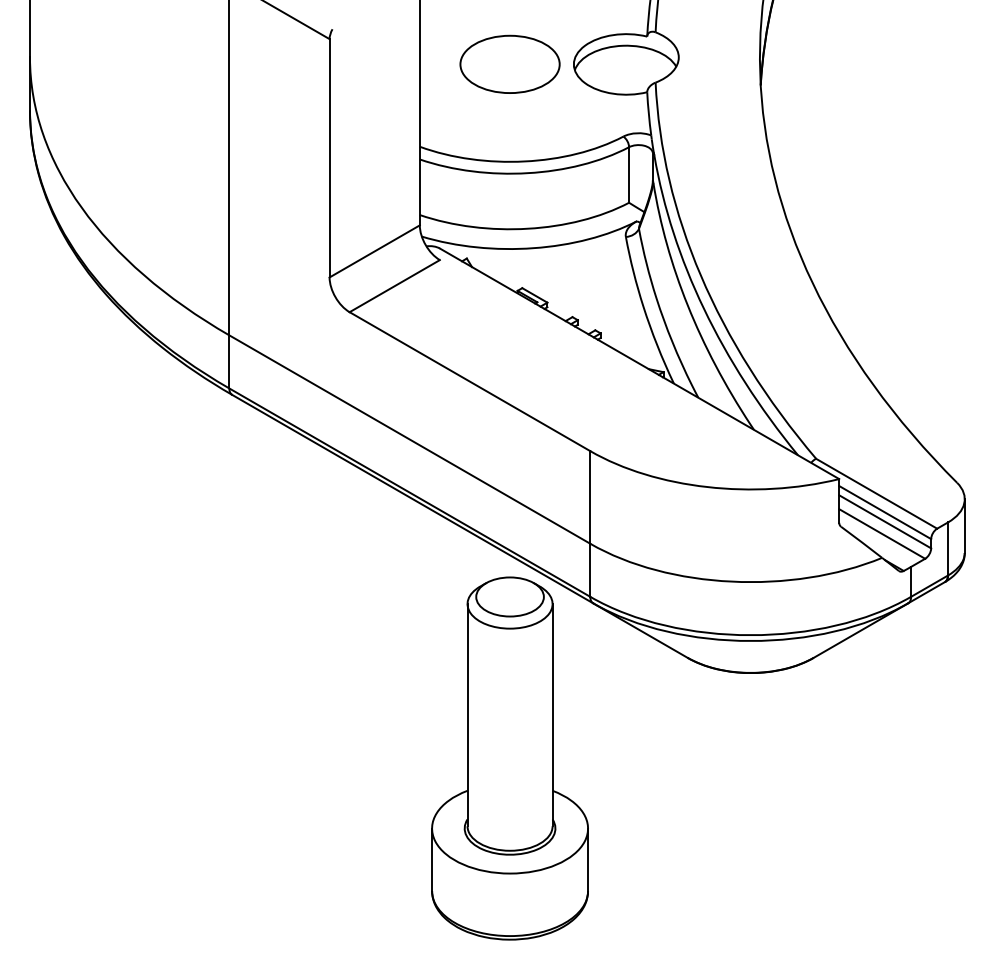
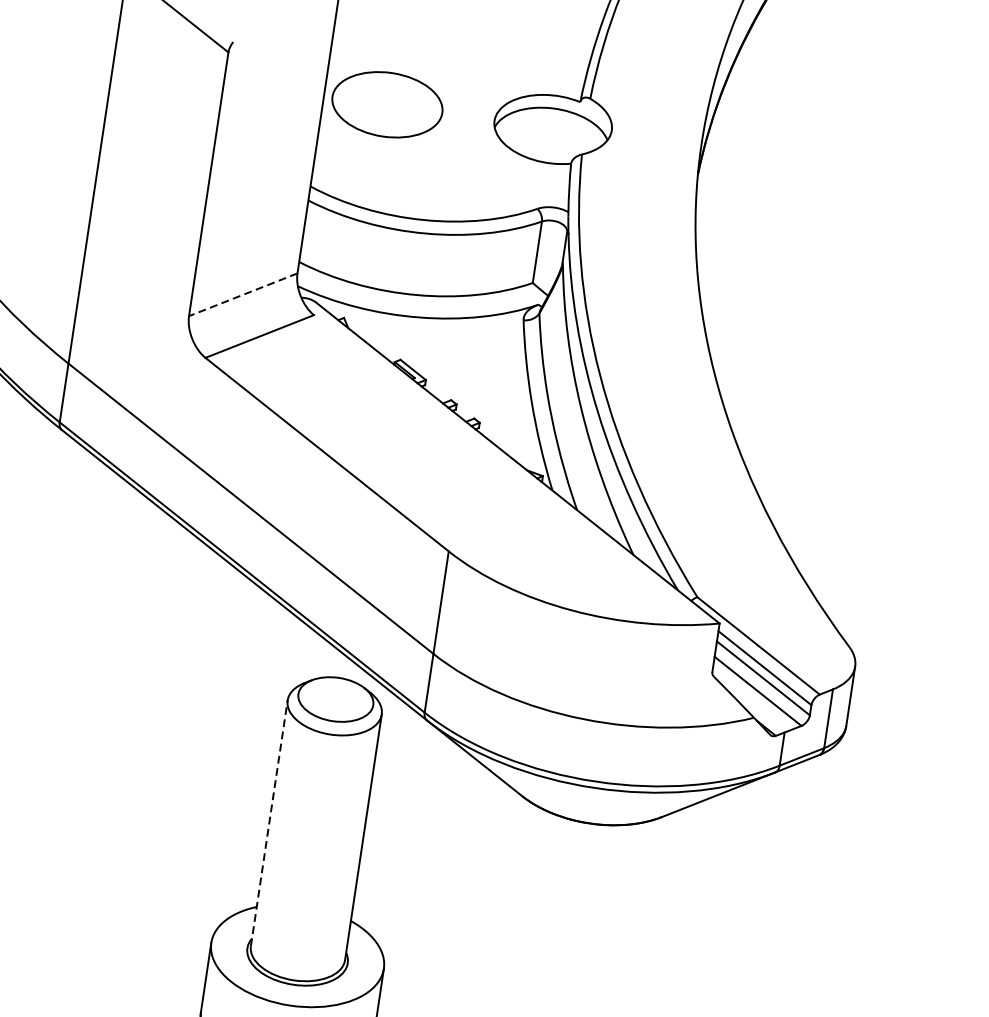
part: (509, 63) -> (386, 103), moved
line: (374, 251) -> (243, 294), solid -> dashed
line: (467, 714) -> (269, 822), solid -> dashed

